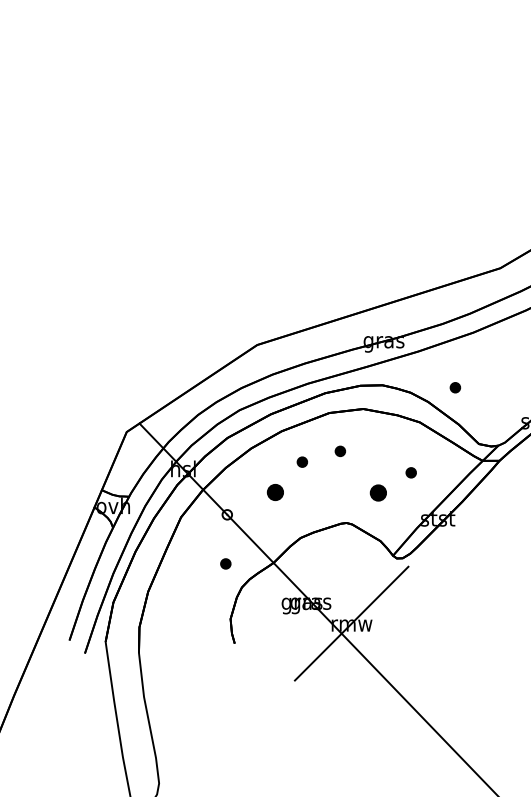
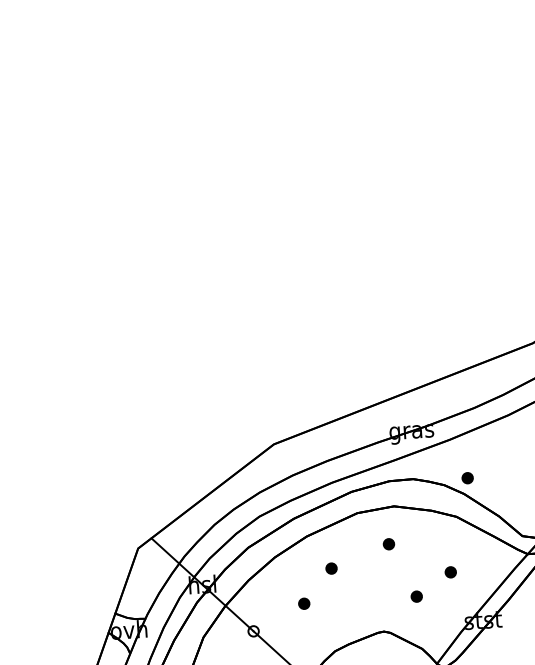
part: (455, 387) -> (467, 477), moved
part: (340, 451) -> (389, 544), moved
part: (274, 492) -> (303, 603), size x0.62
part: (378, 492) -> (416, 596), size x0.62

